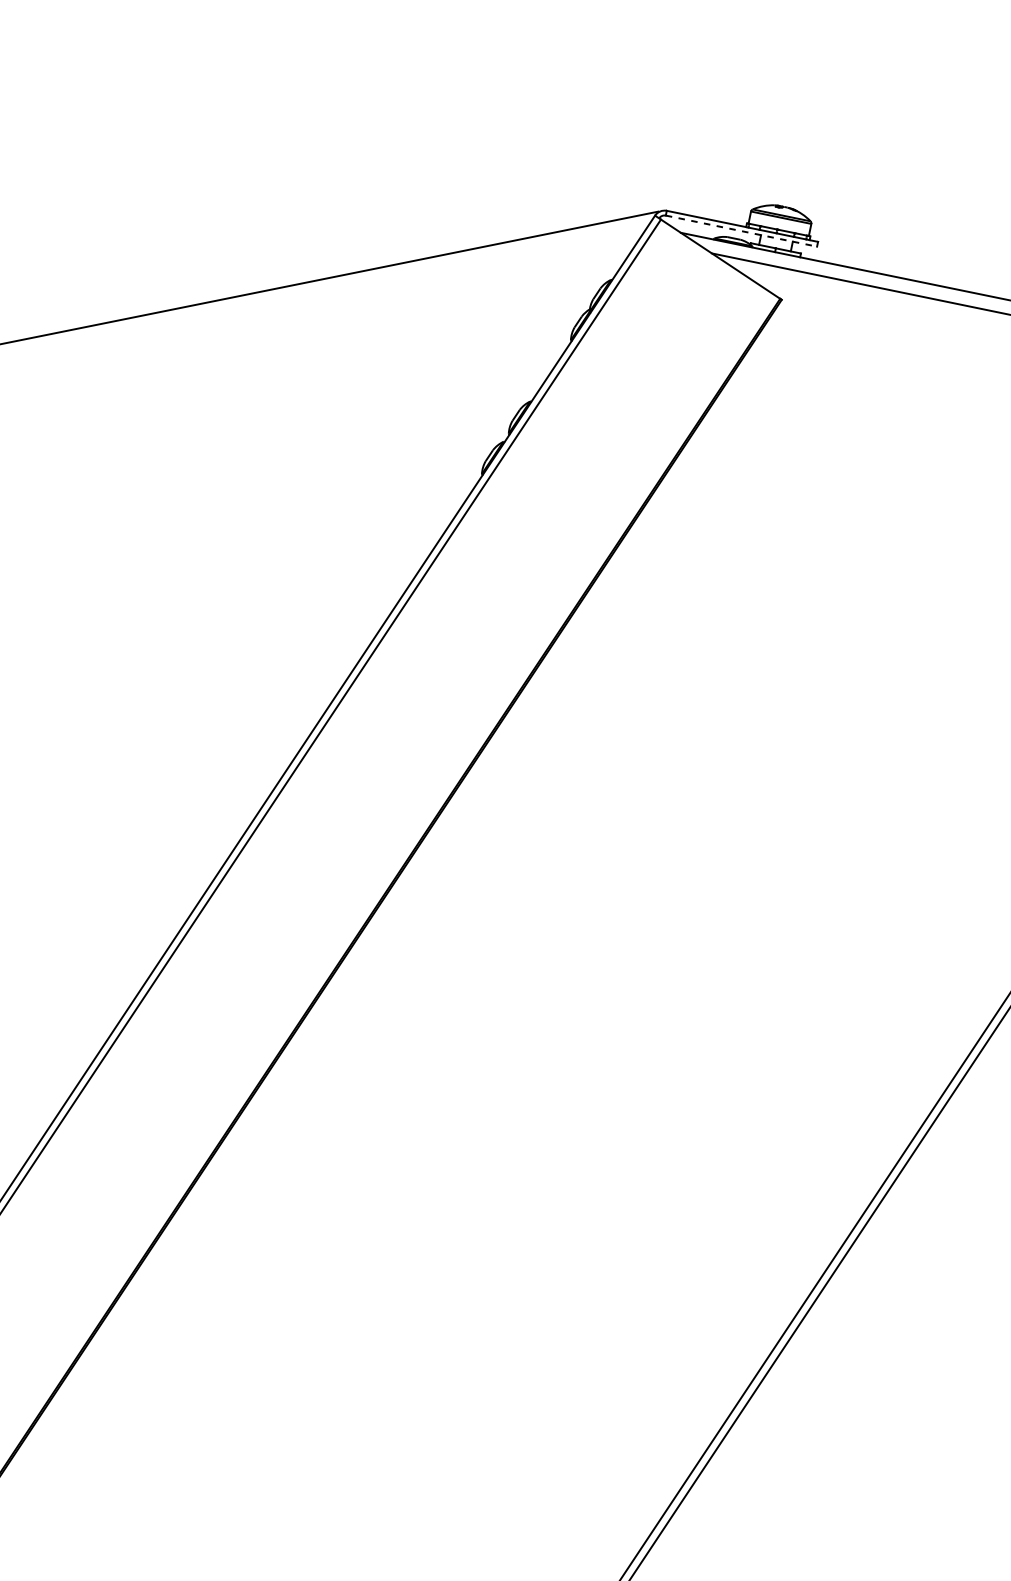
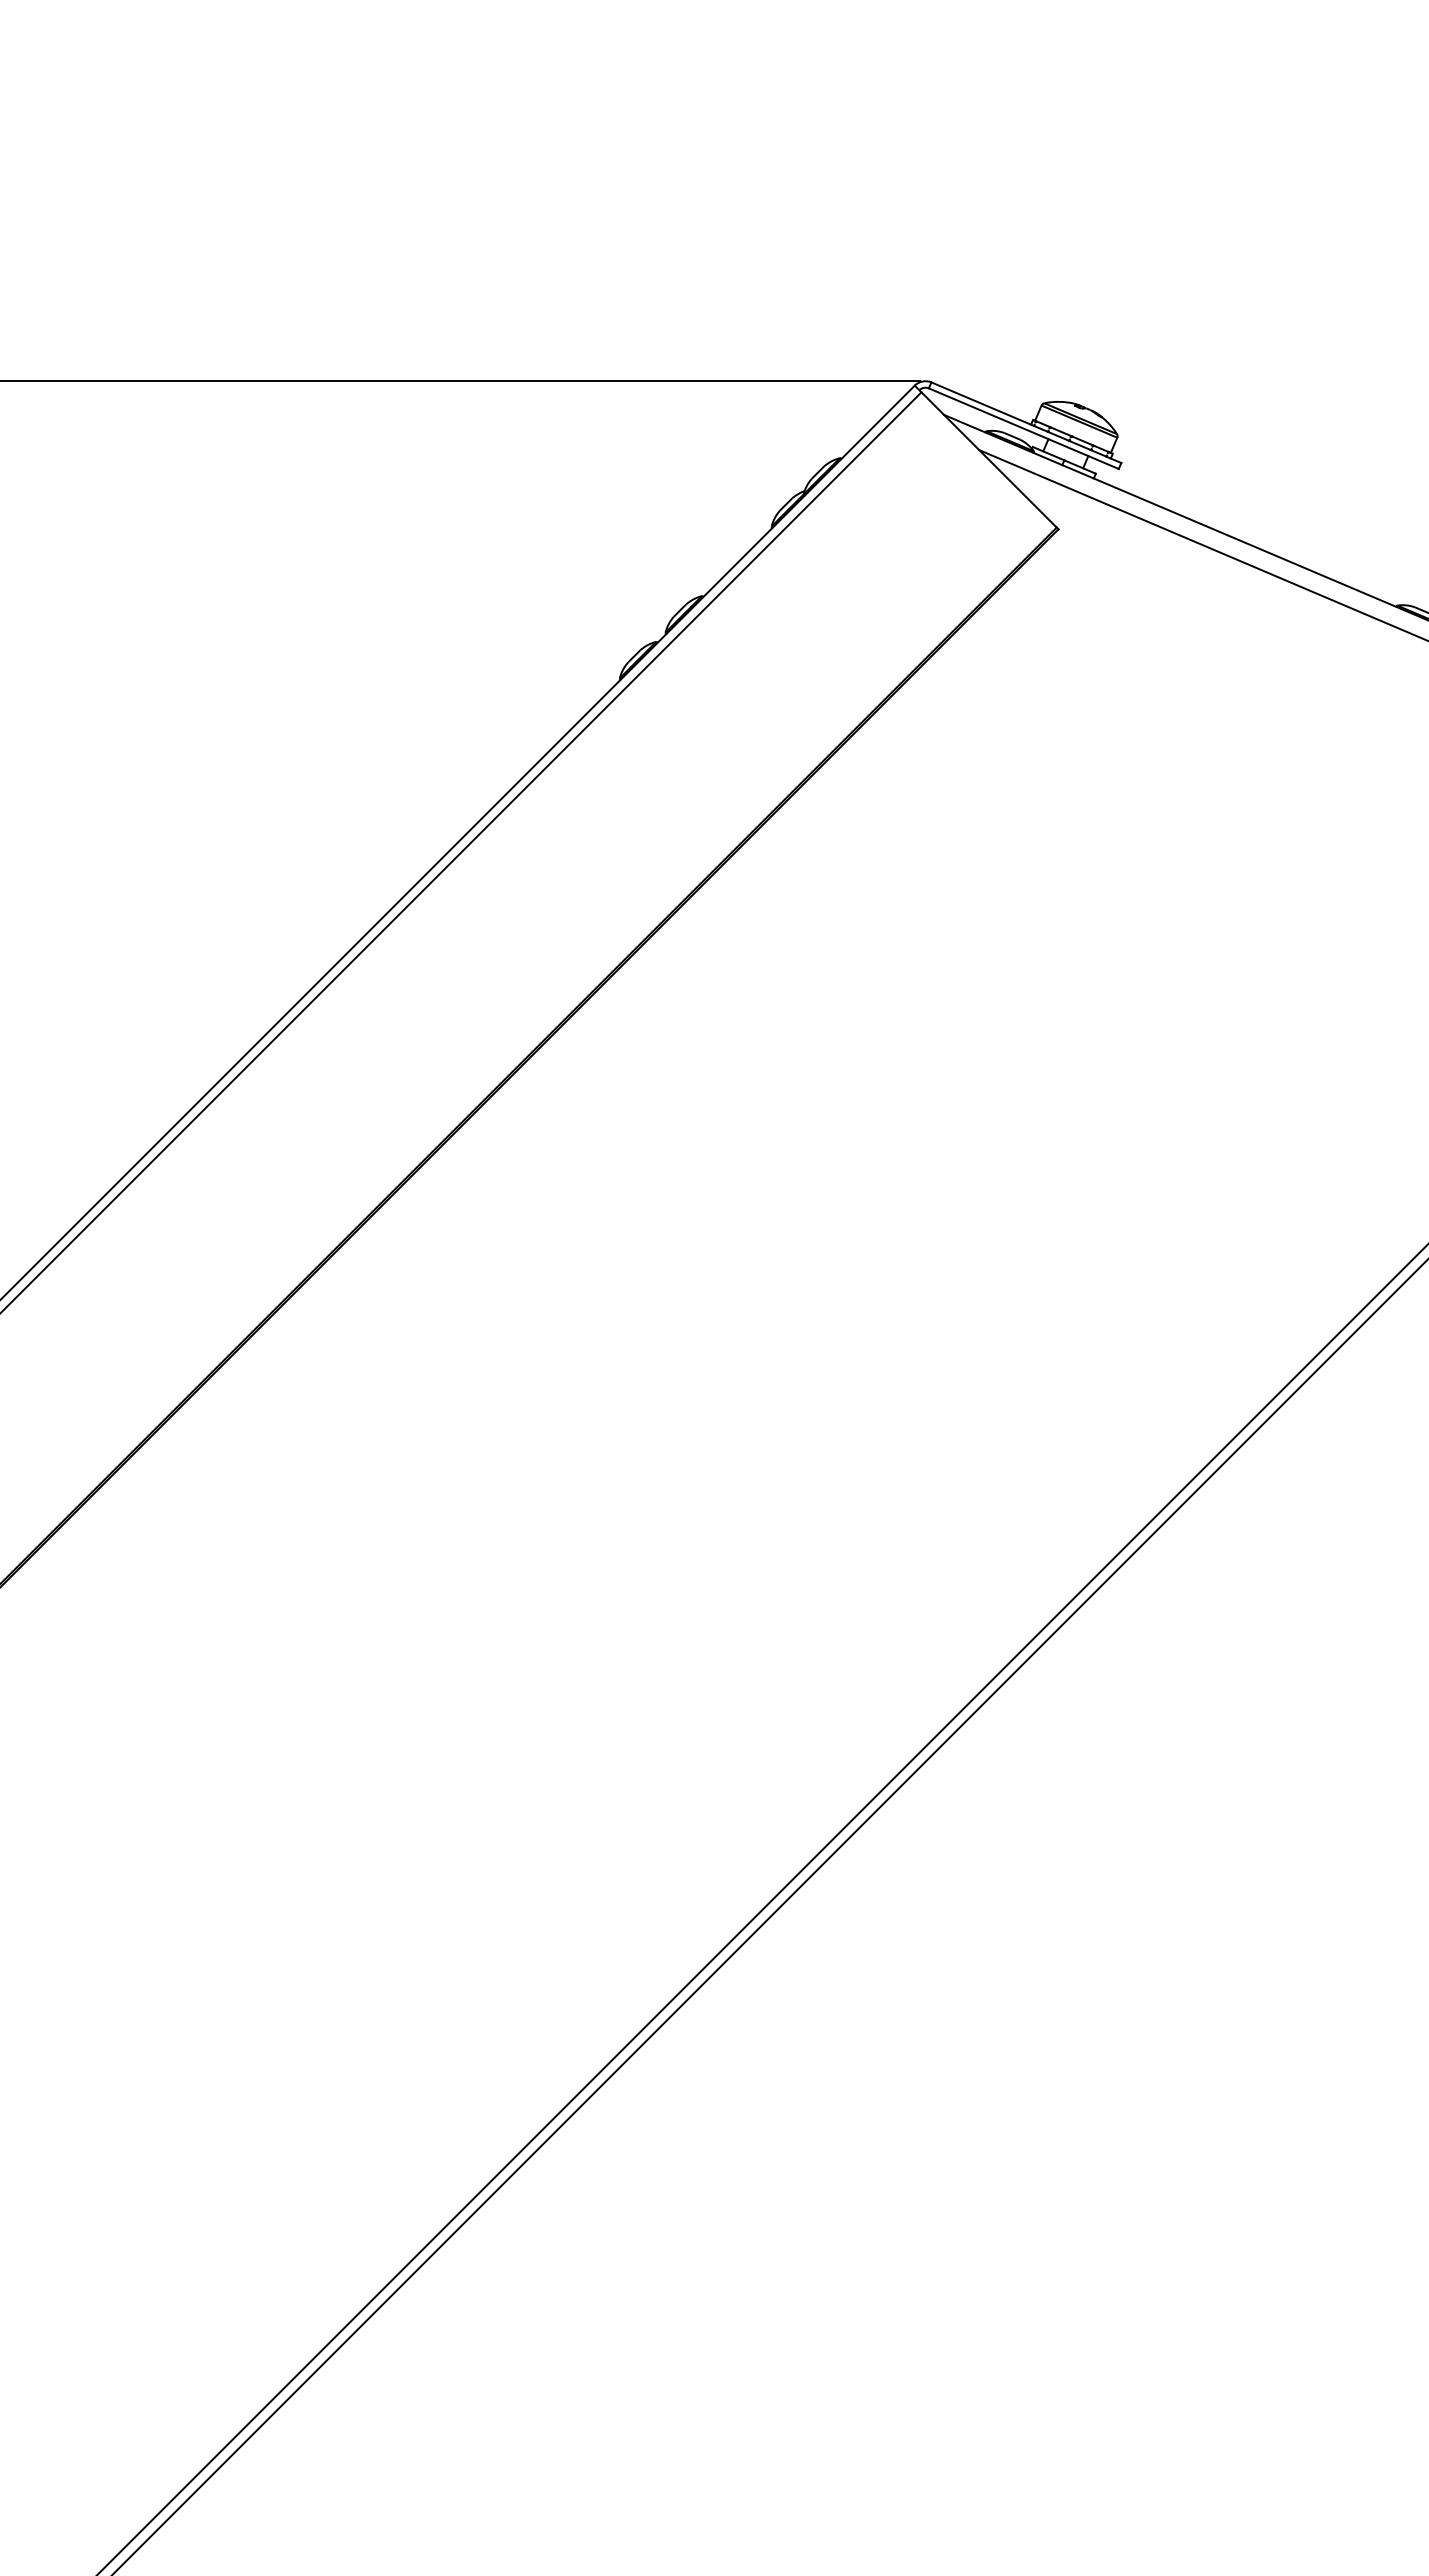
line: (741, 230) -> (1024, 428), dashed -> solid

